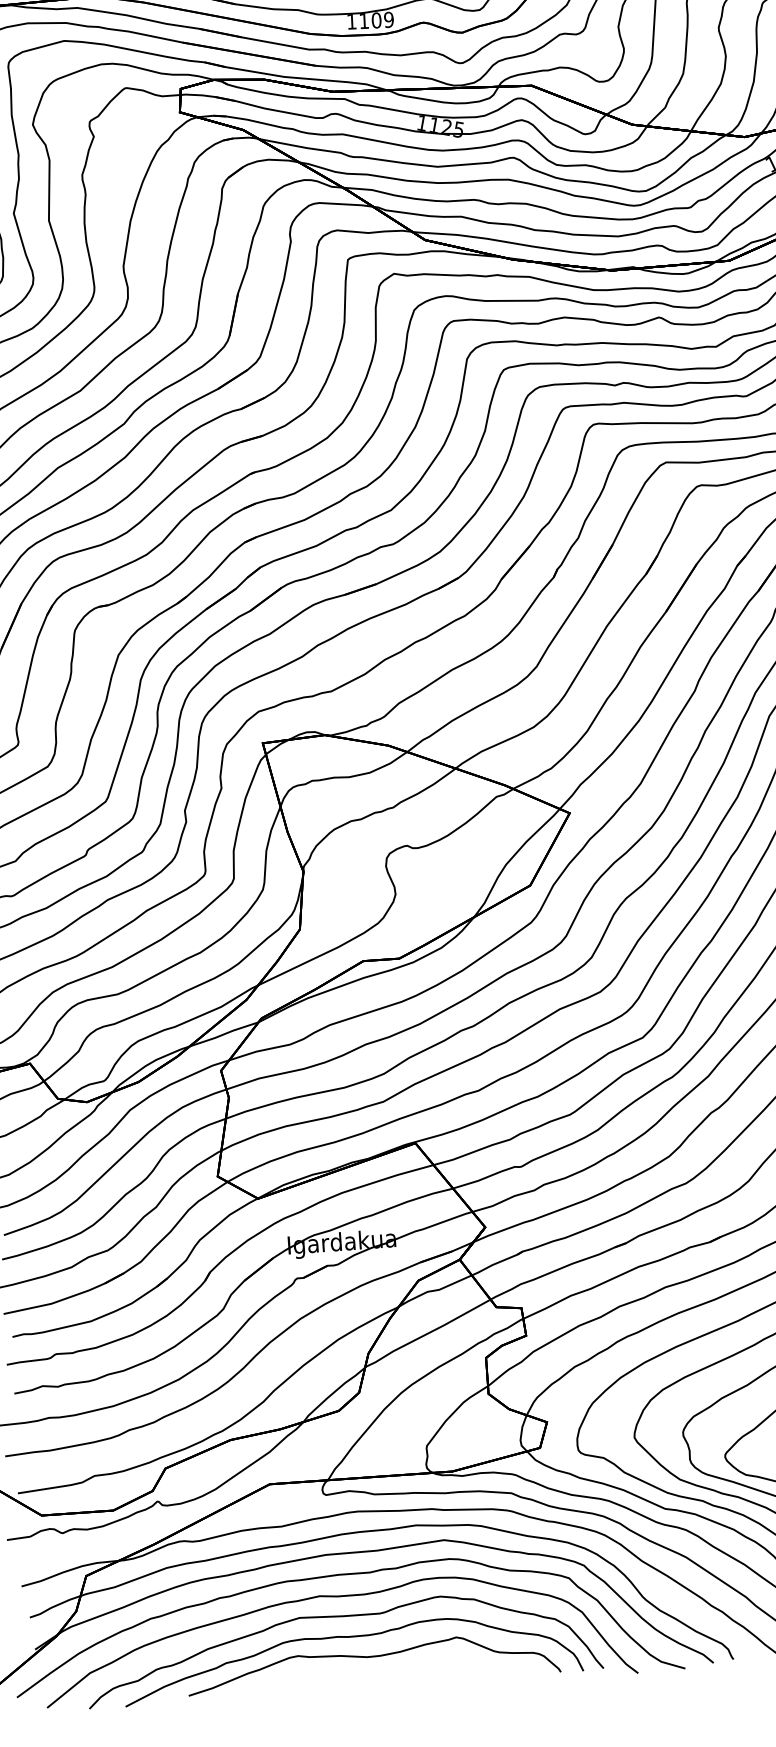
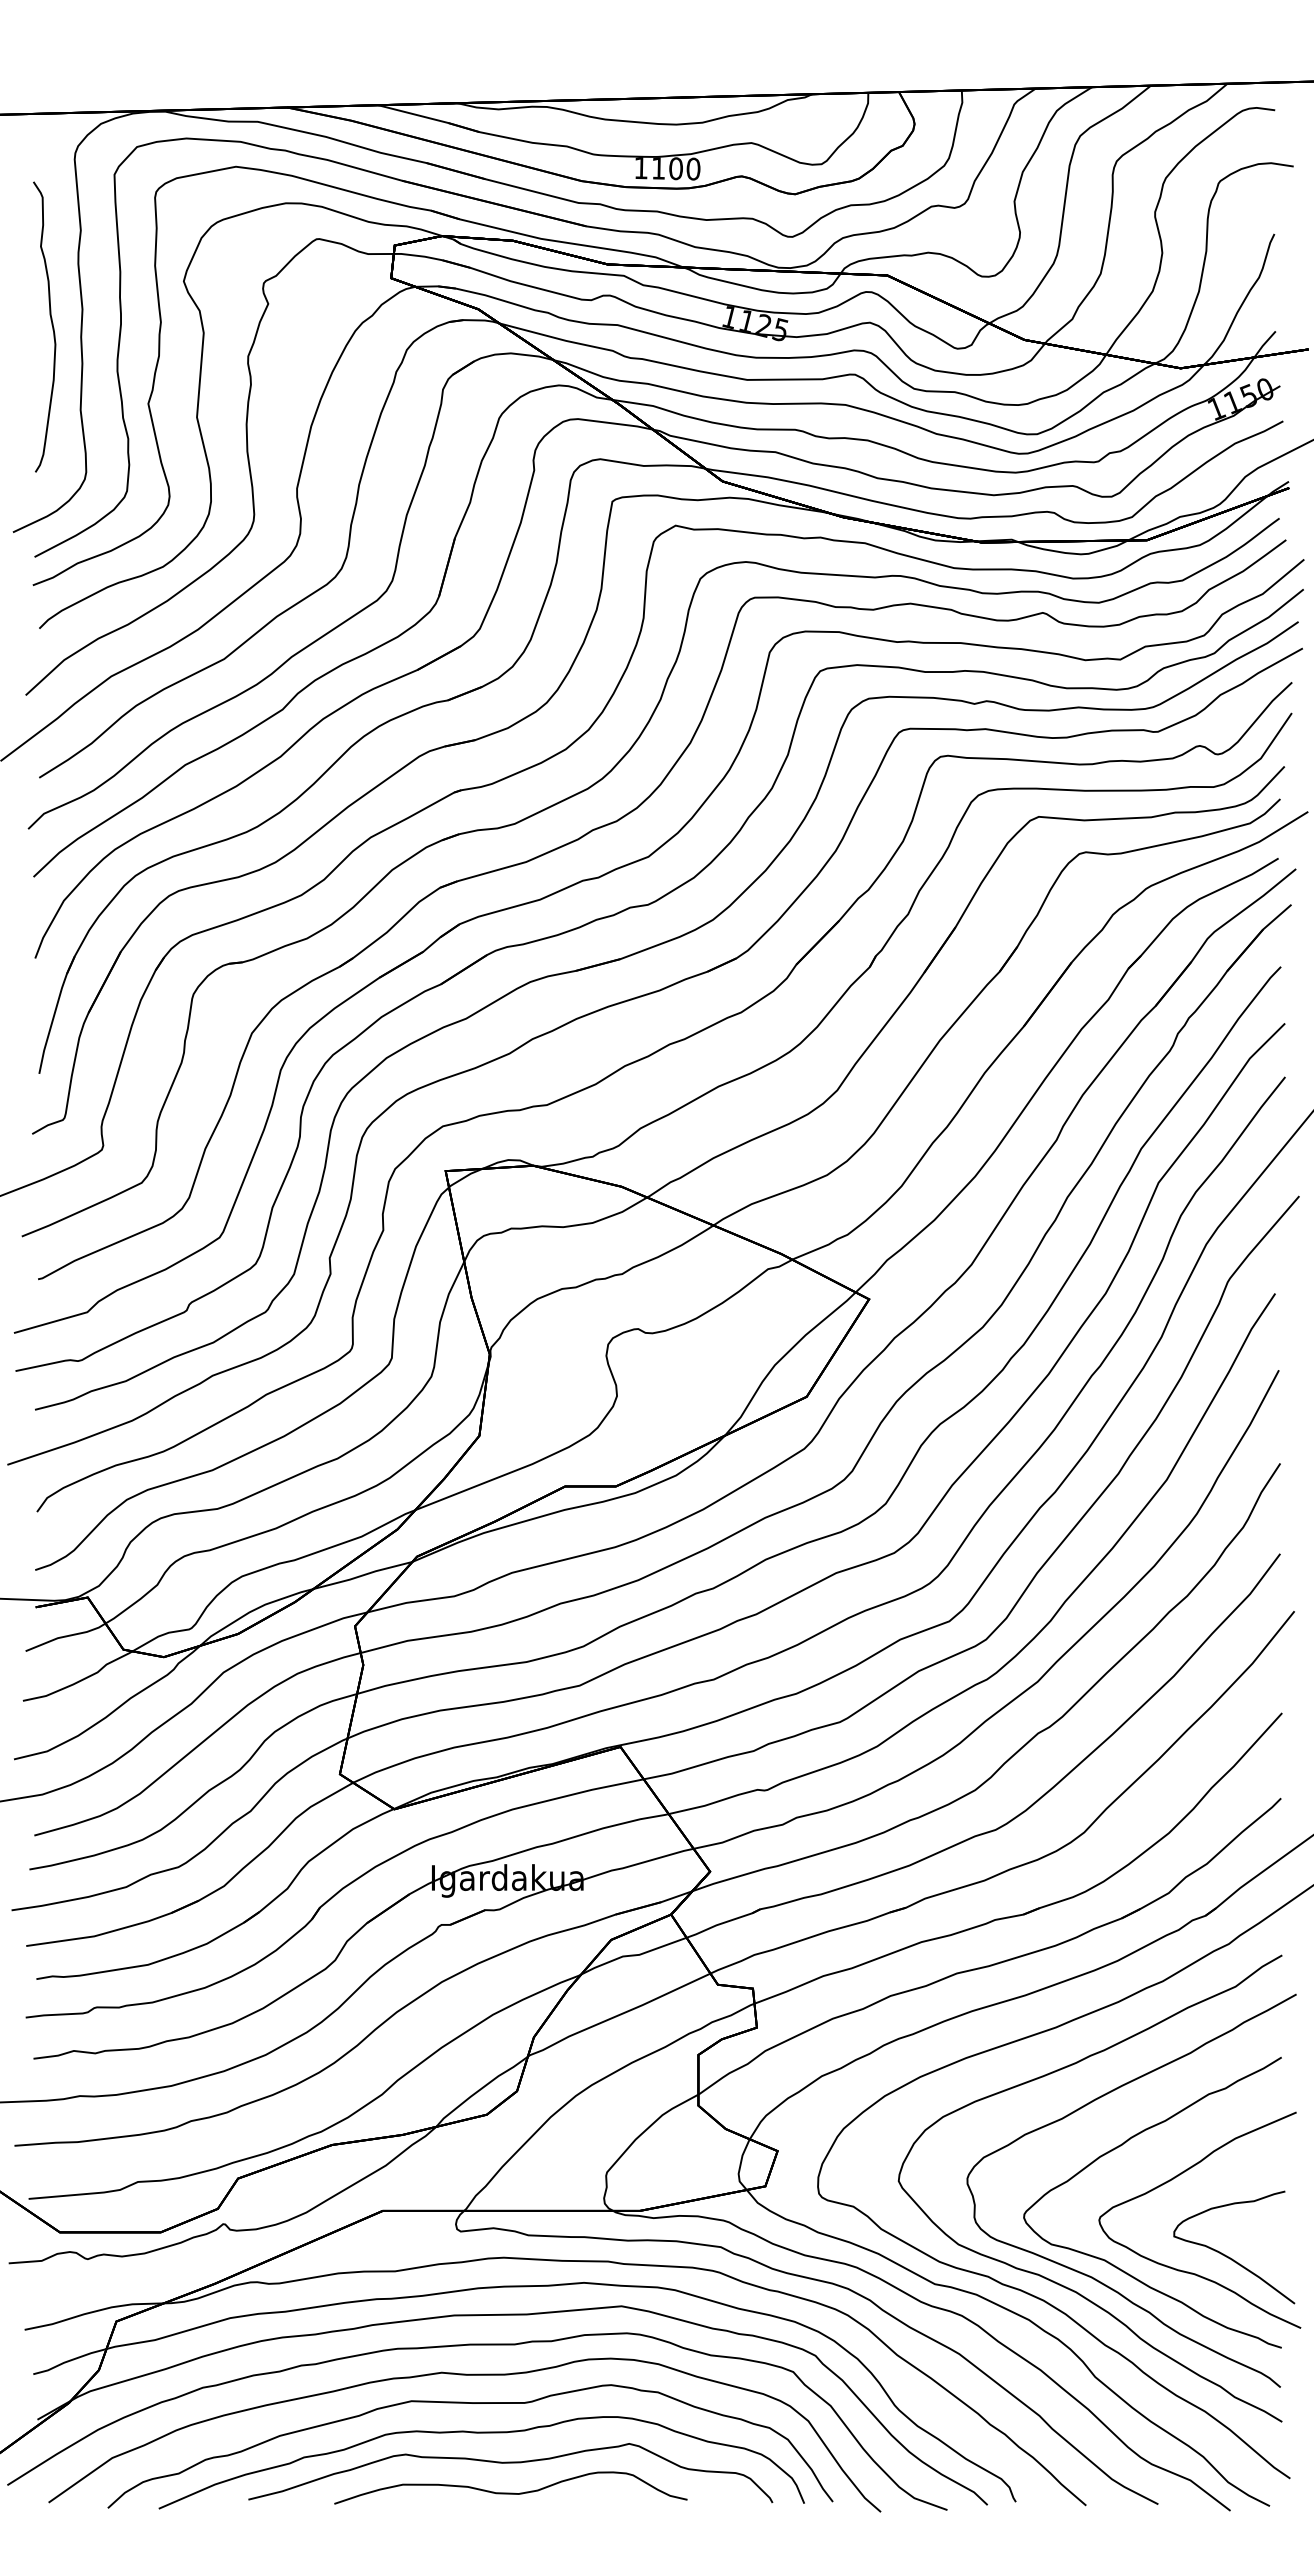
text: (389, 20) -> (693, 169), 1109 -> 1100
curve: (374, 1677) -> (510, 2492), added

